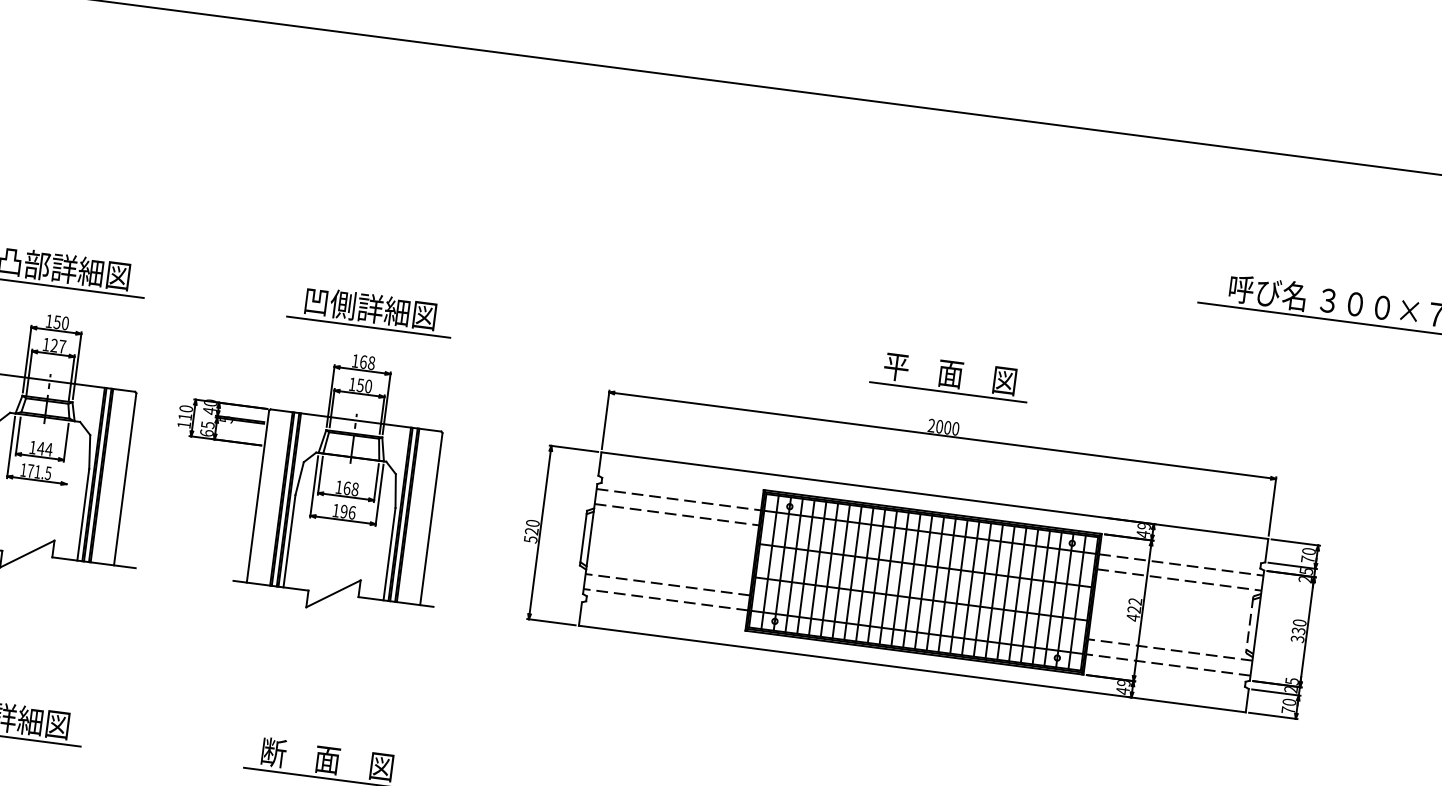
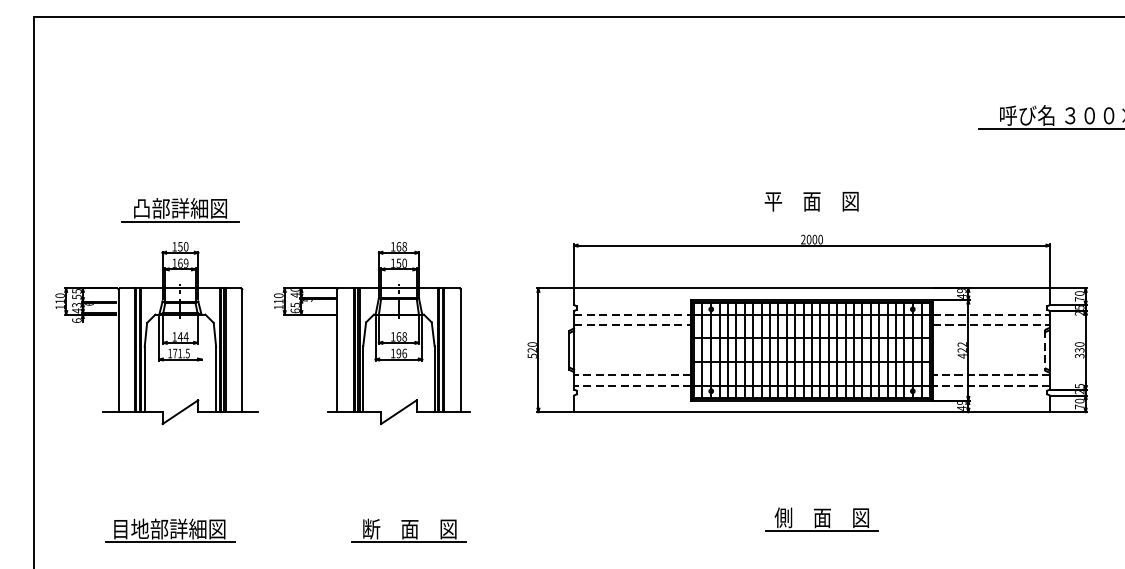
part: (370, 311) -> (399, 210), removed
text: (58, 344) -> (183, 262), 127 -> 169
line: (947, 391) -> (811, 214), removed

